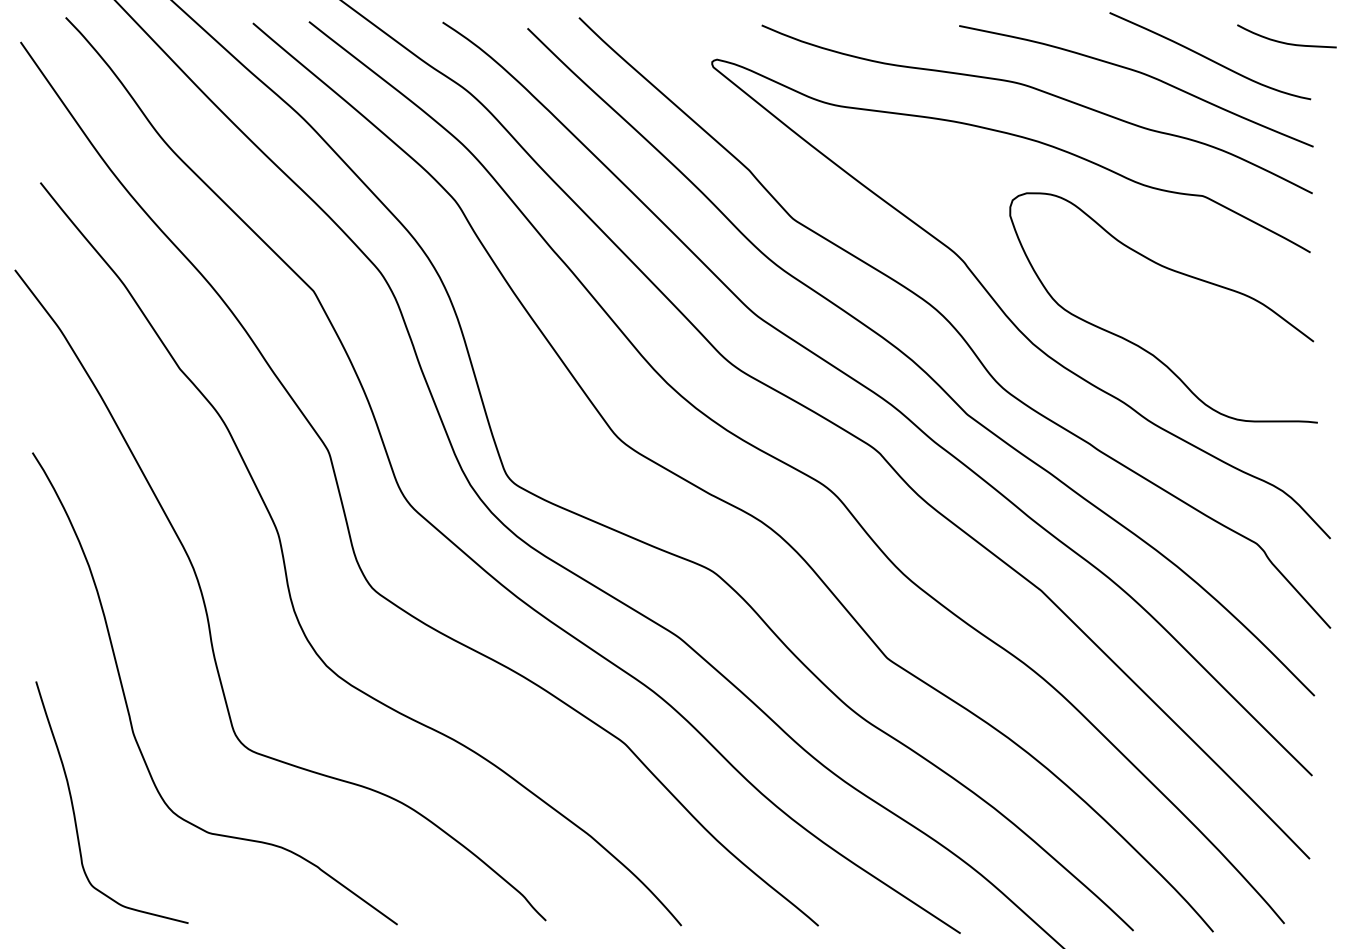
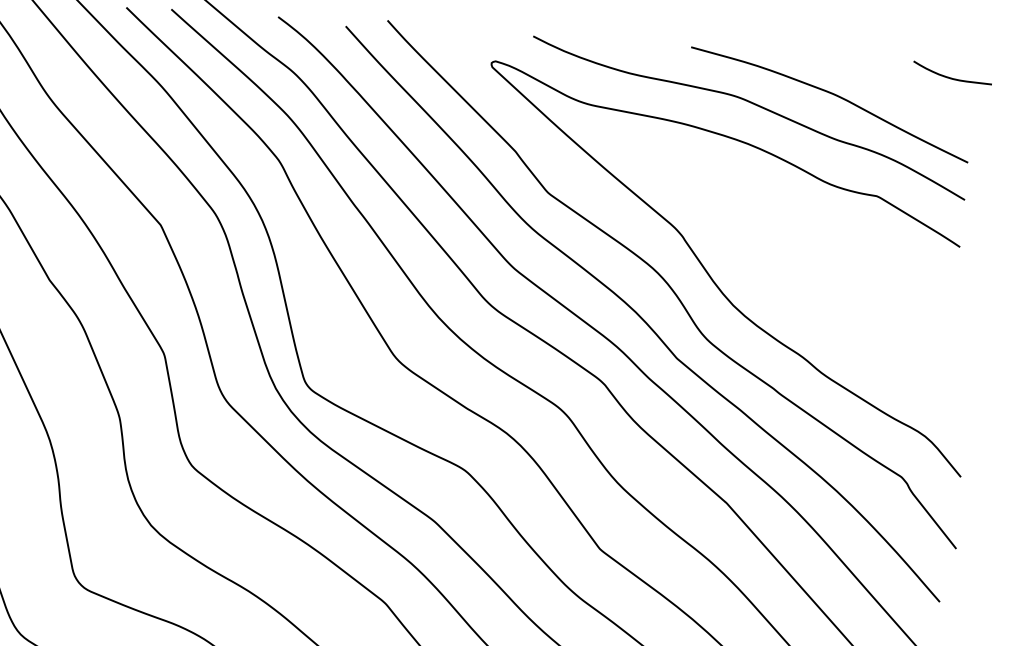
curve: (1210, 58) -> (890, 86), removed
curve: (1175, 272) -> (851, 255), removed

